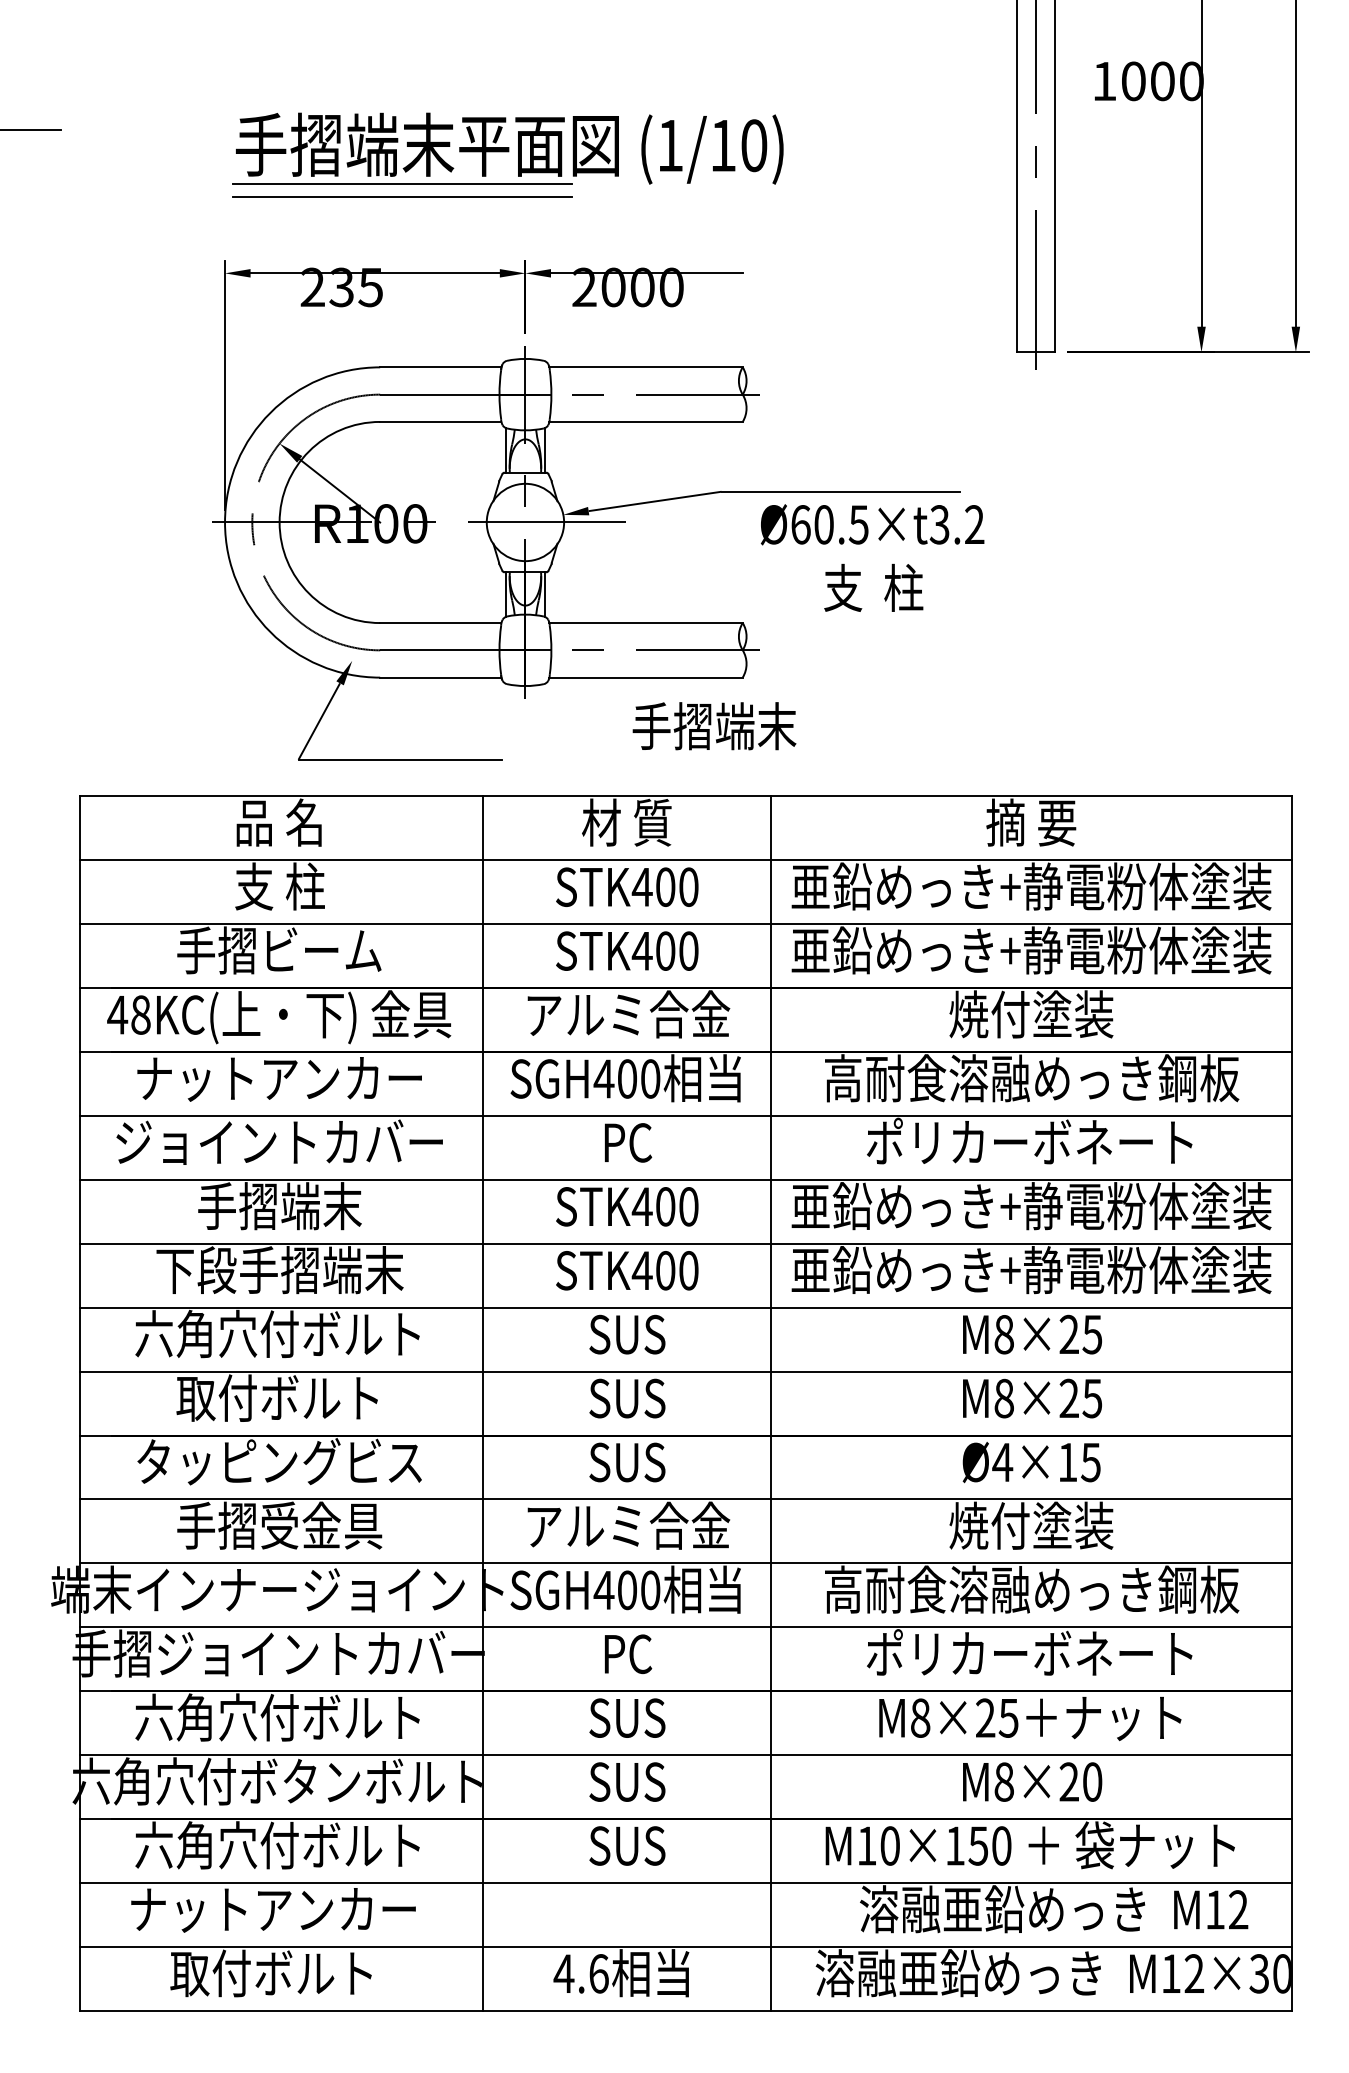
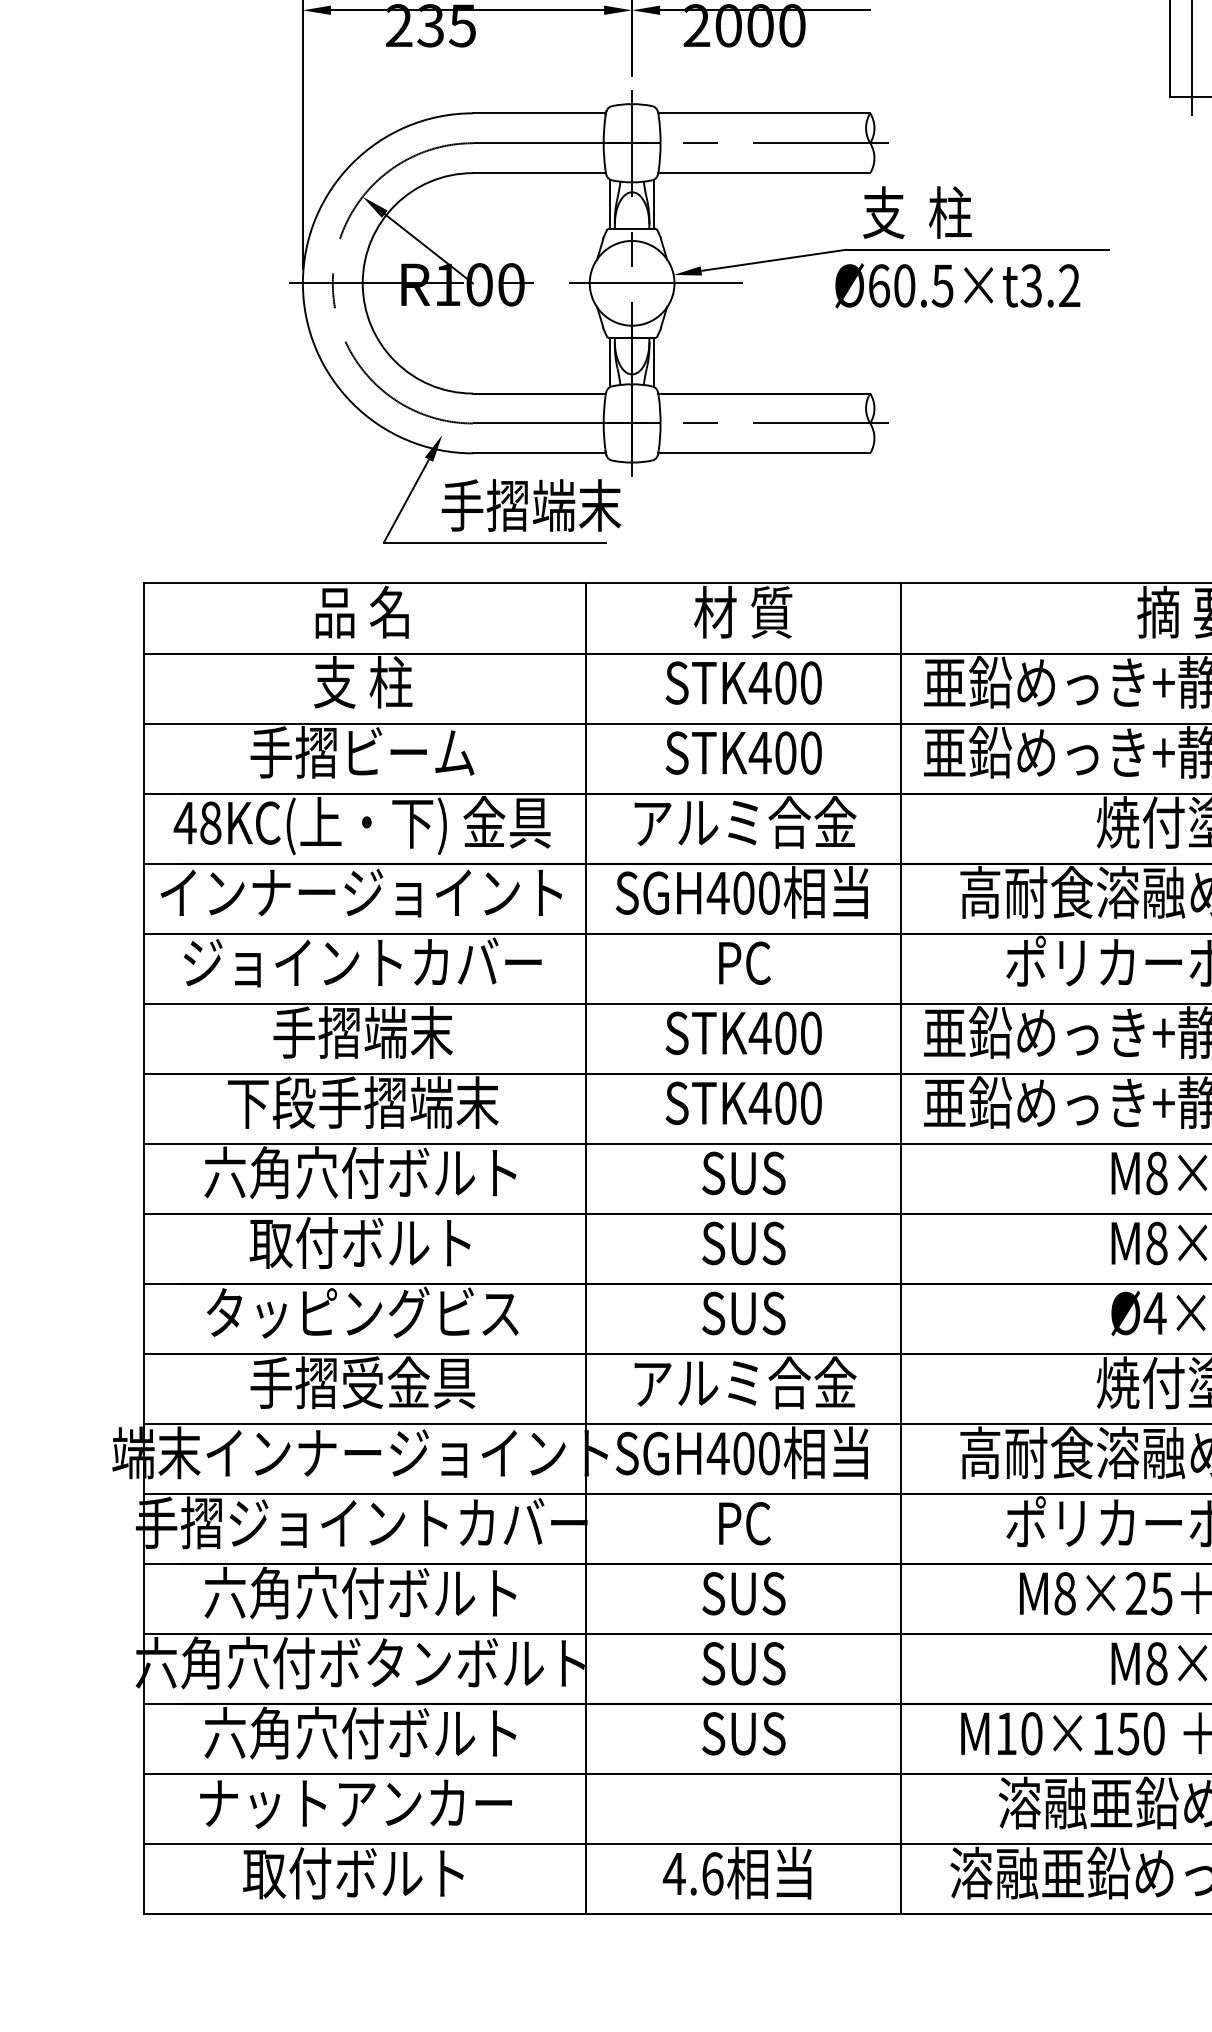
text: (872, 524) -> (957, 285), moved
text: (873, 587) -> (917, 212), moved
text: (714, 726) -> (531, 505), moved
text: (278, 1078) -> (361, 892), ナットアンカー -> インナージョイント

